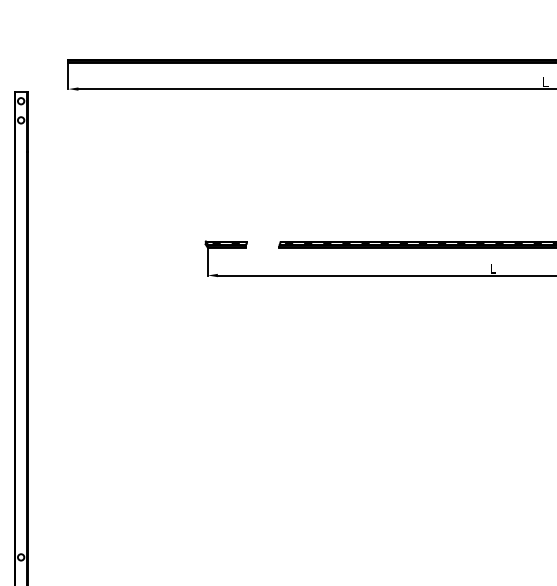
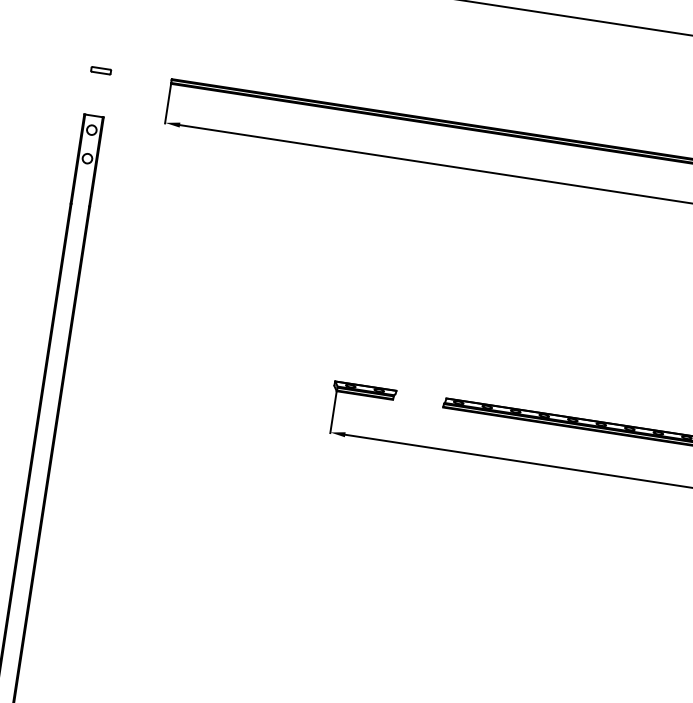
part: (21, 61) -> (101, 71), added

